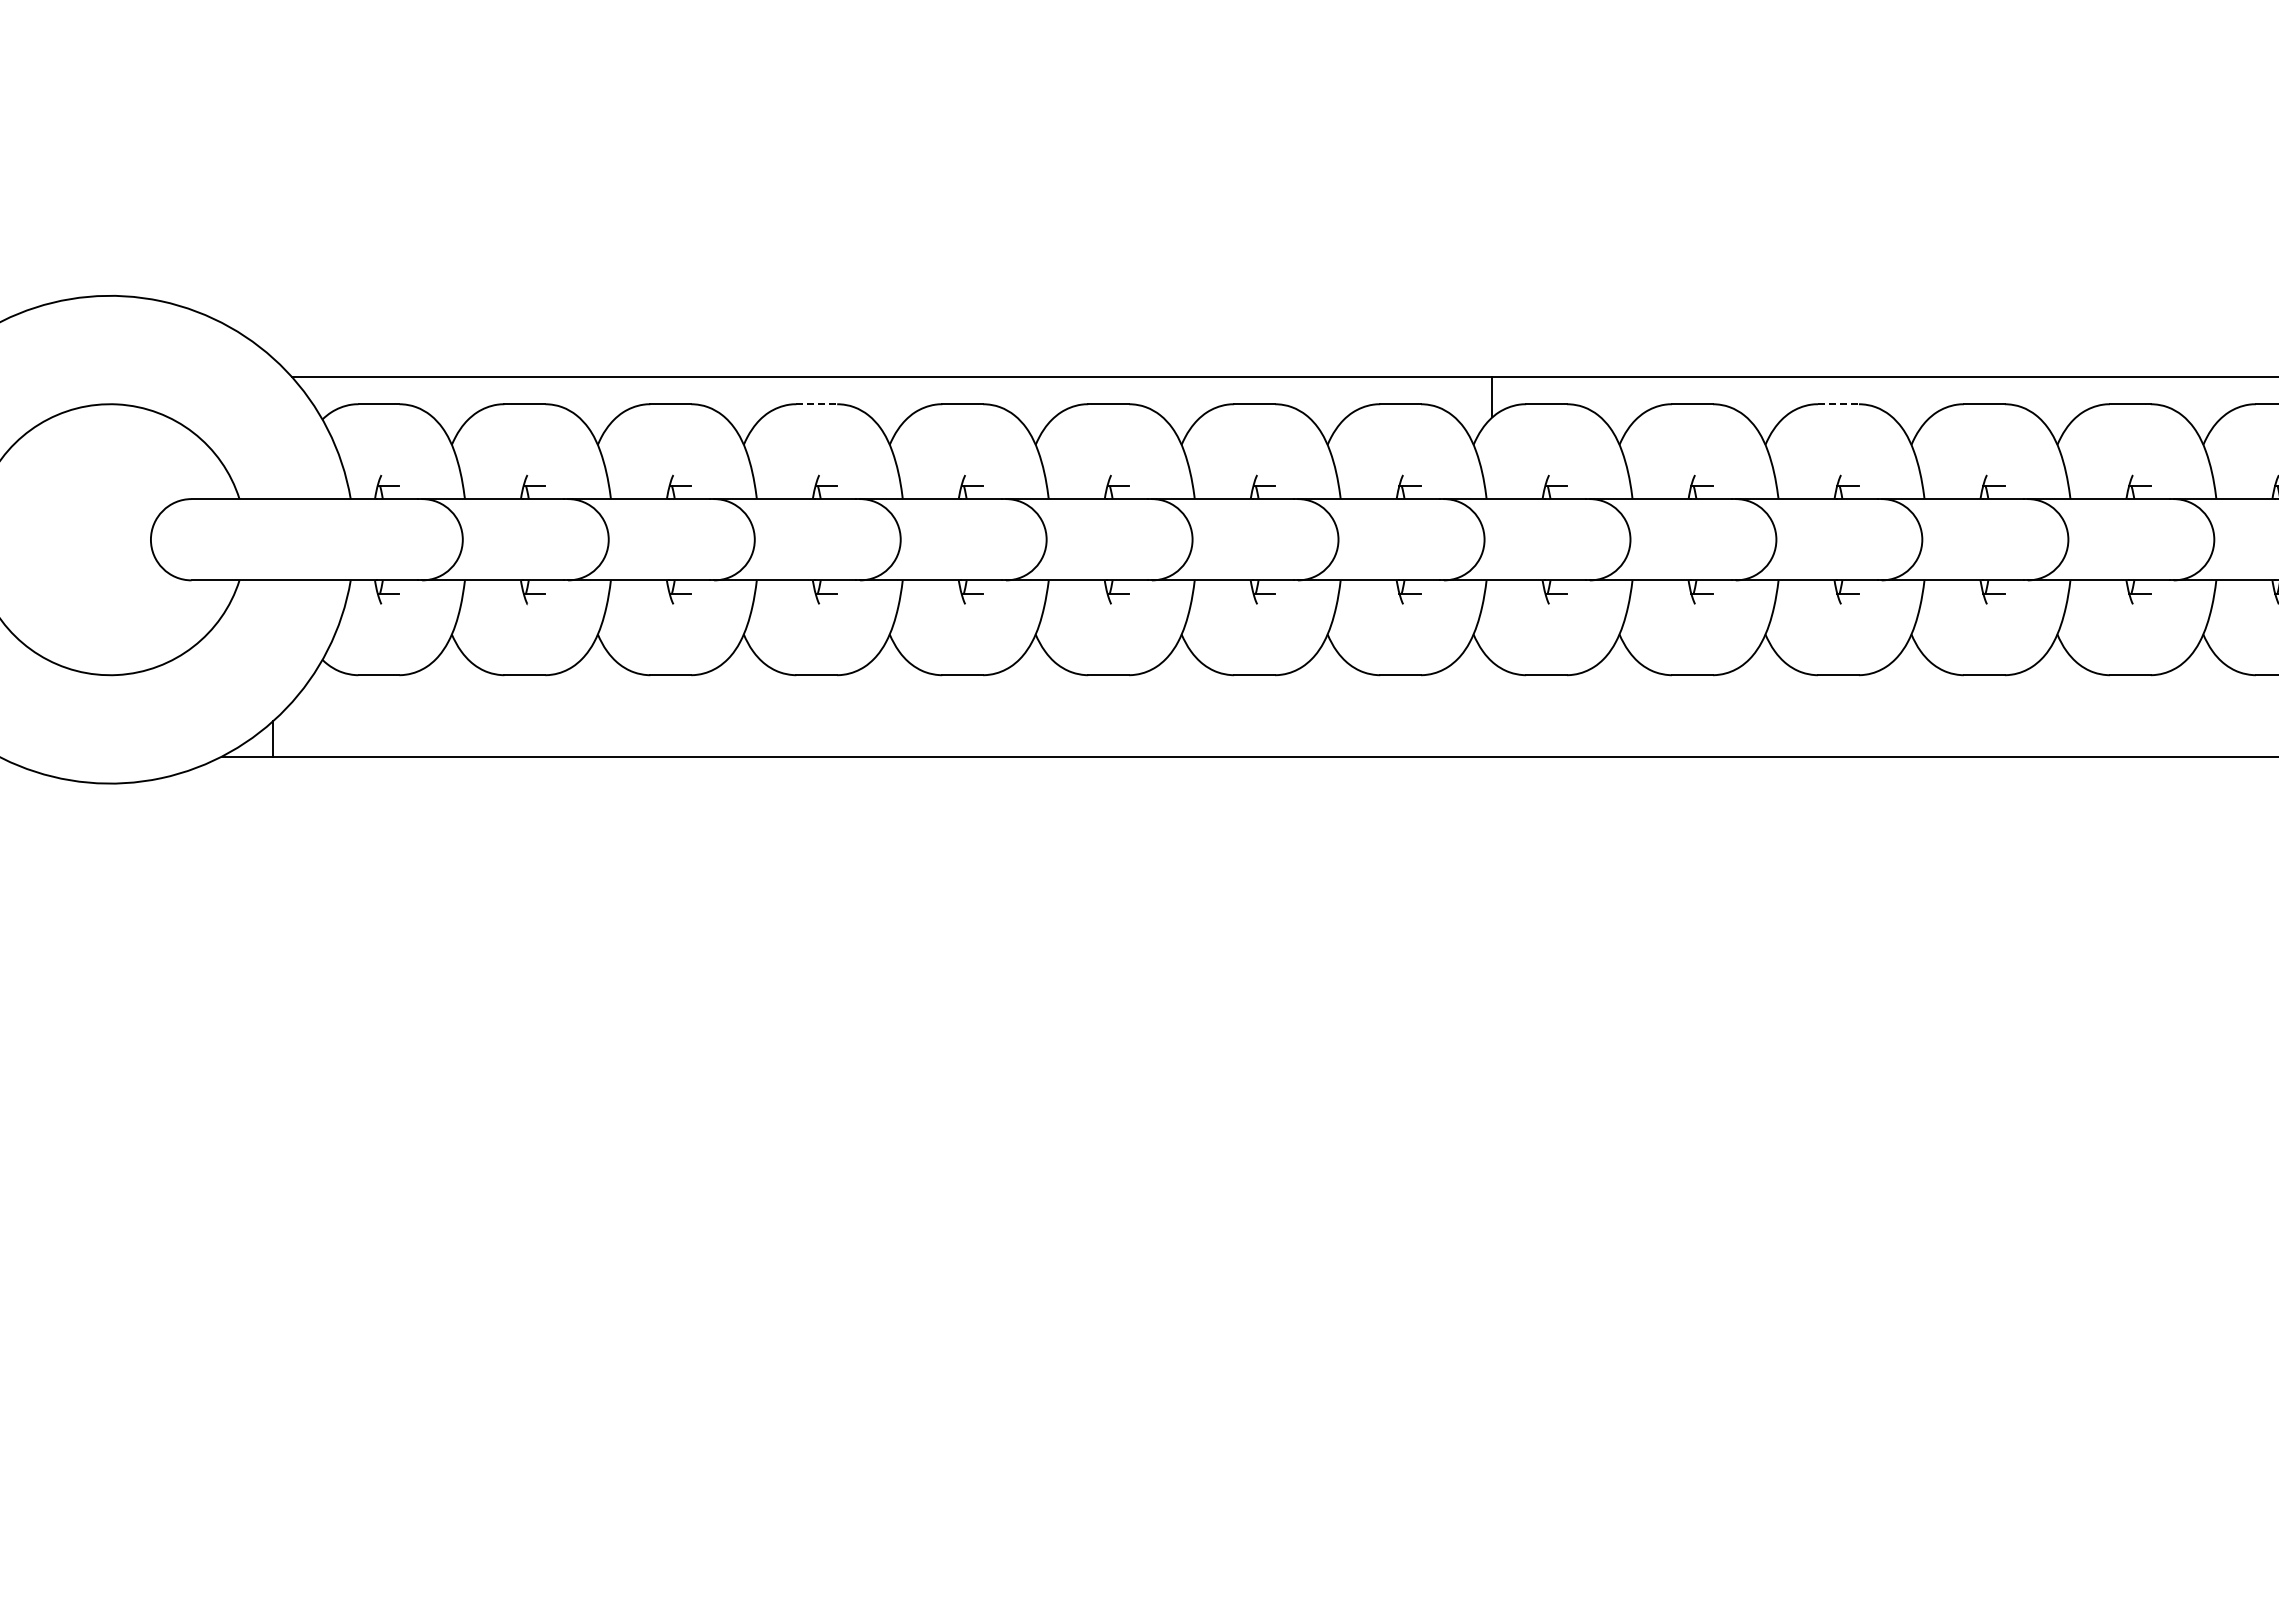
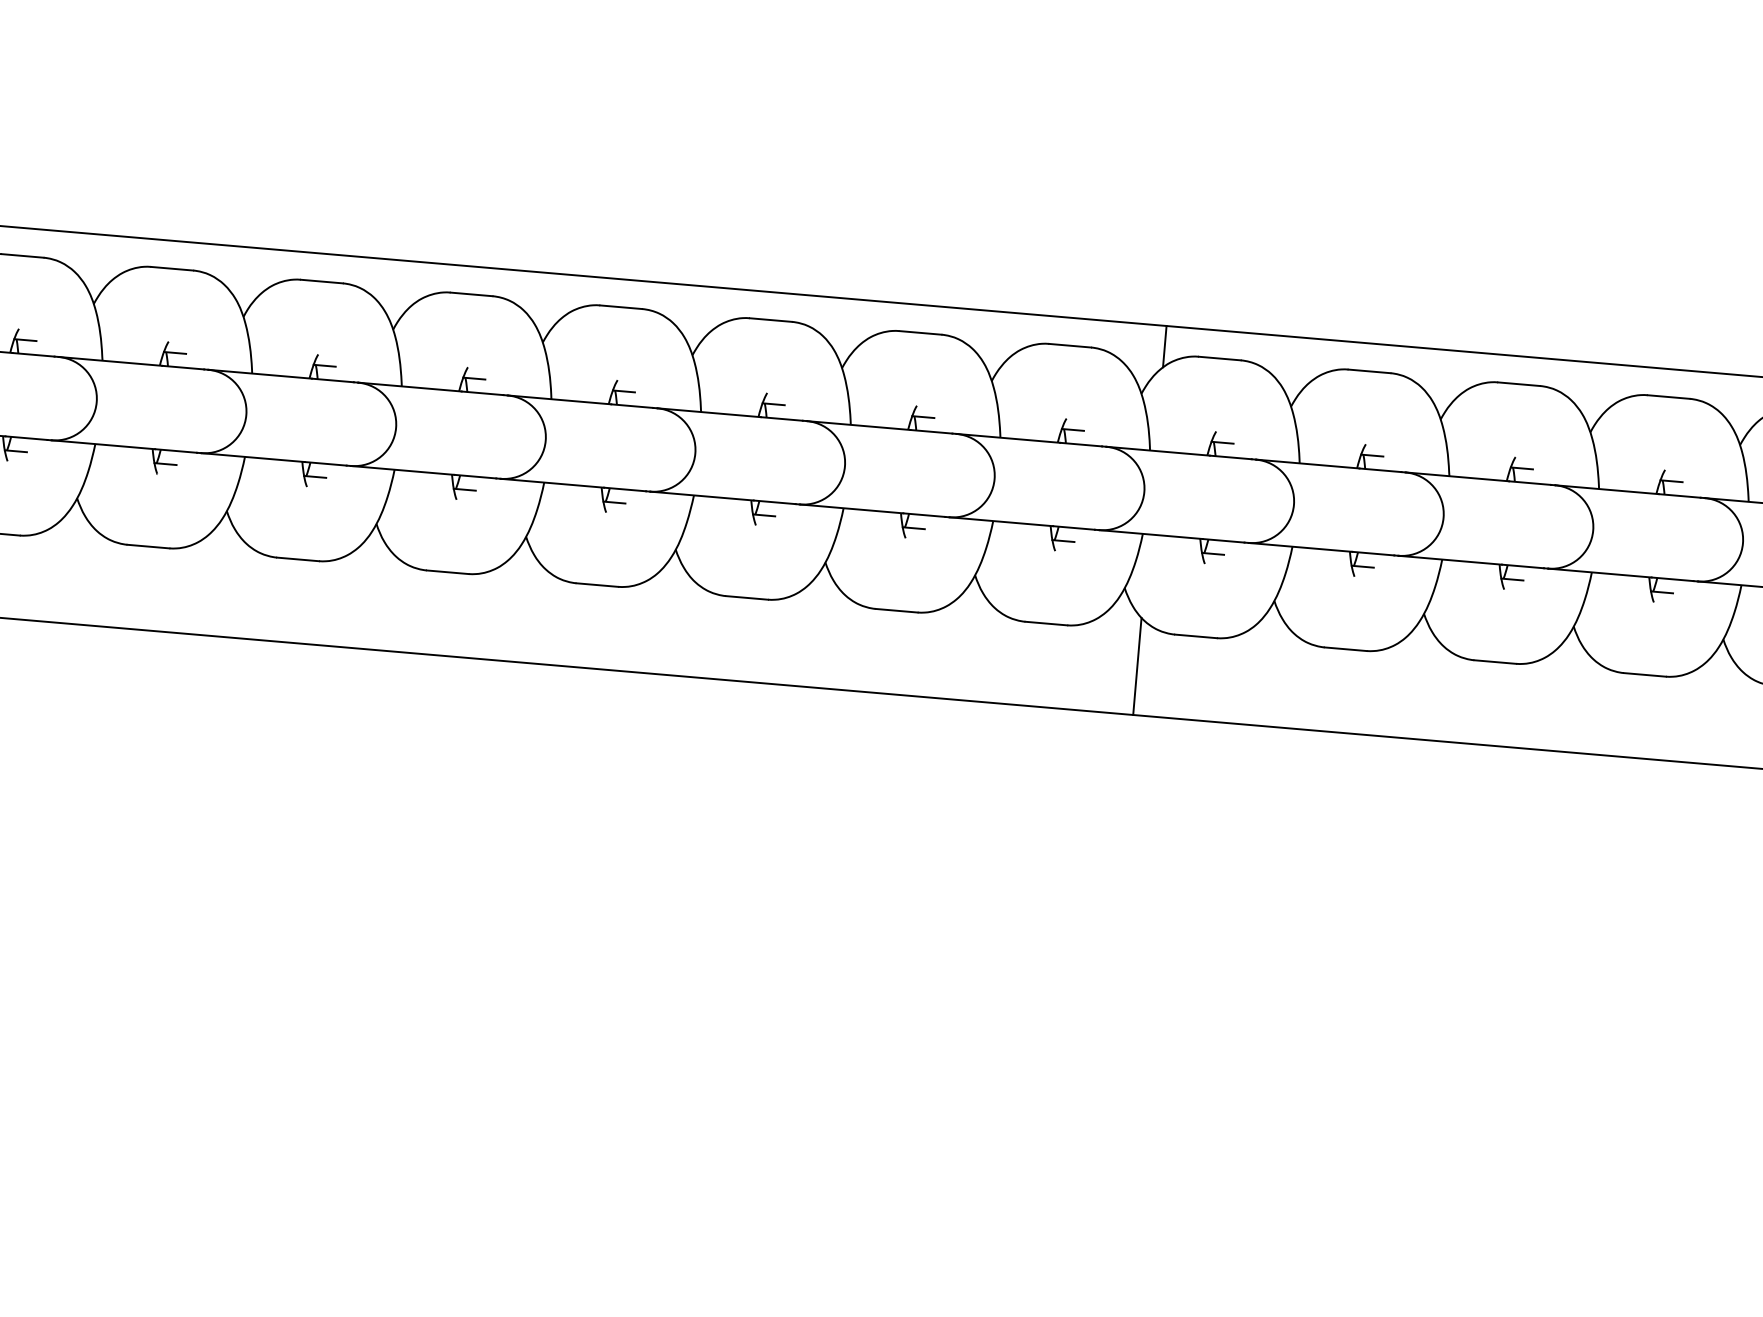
line: (817, 404) -> (472, 294), dashed -> solid
line: (1838, 404) -> (1519, 384), dashed -> solid
line: (1492, 708) -> (1137, 665), added

